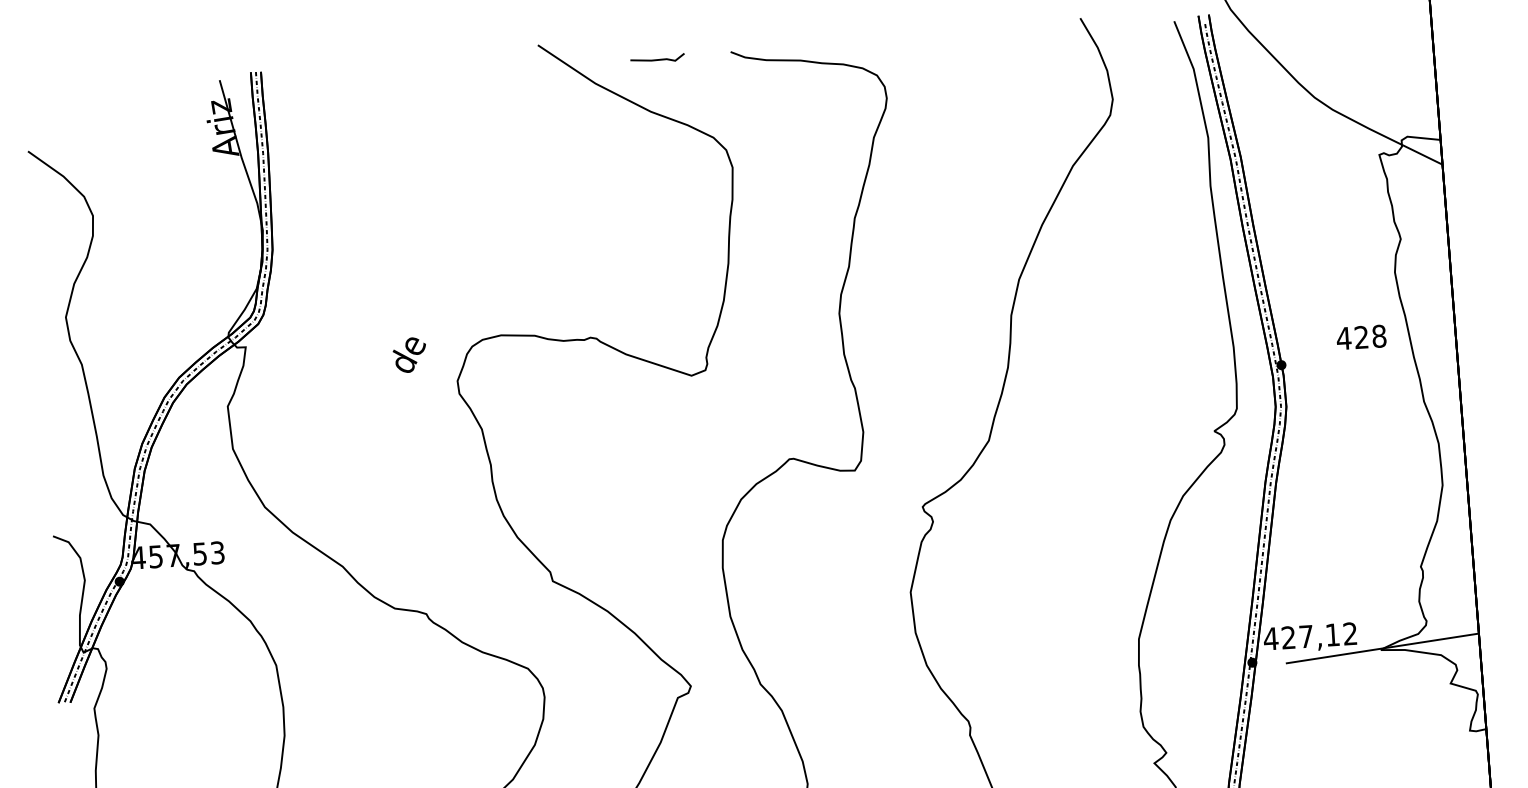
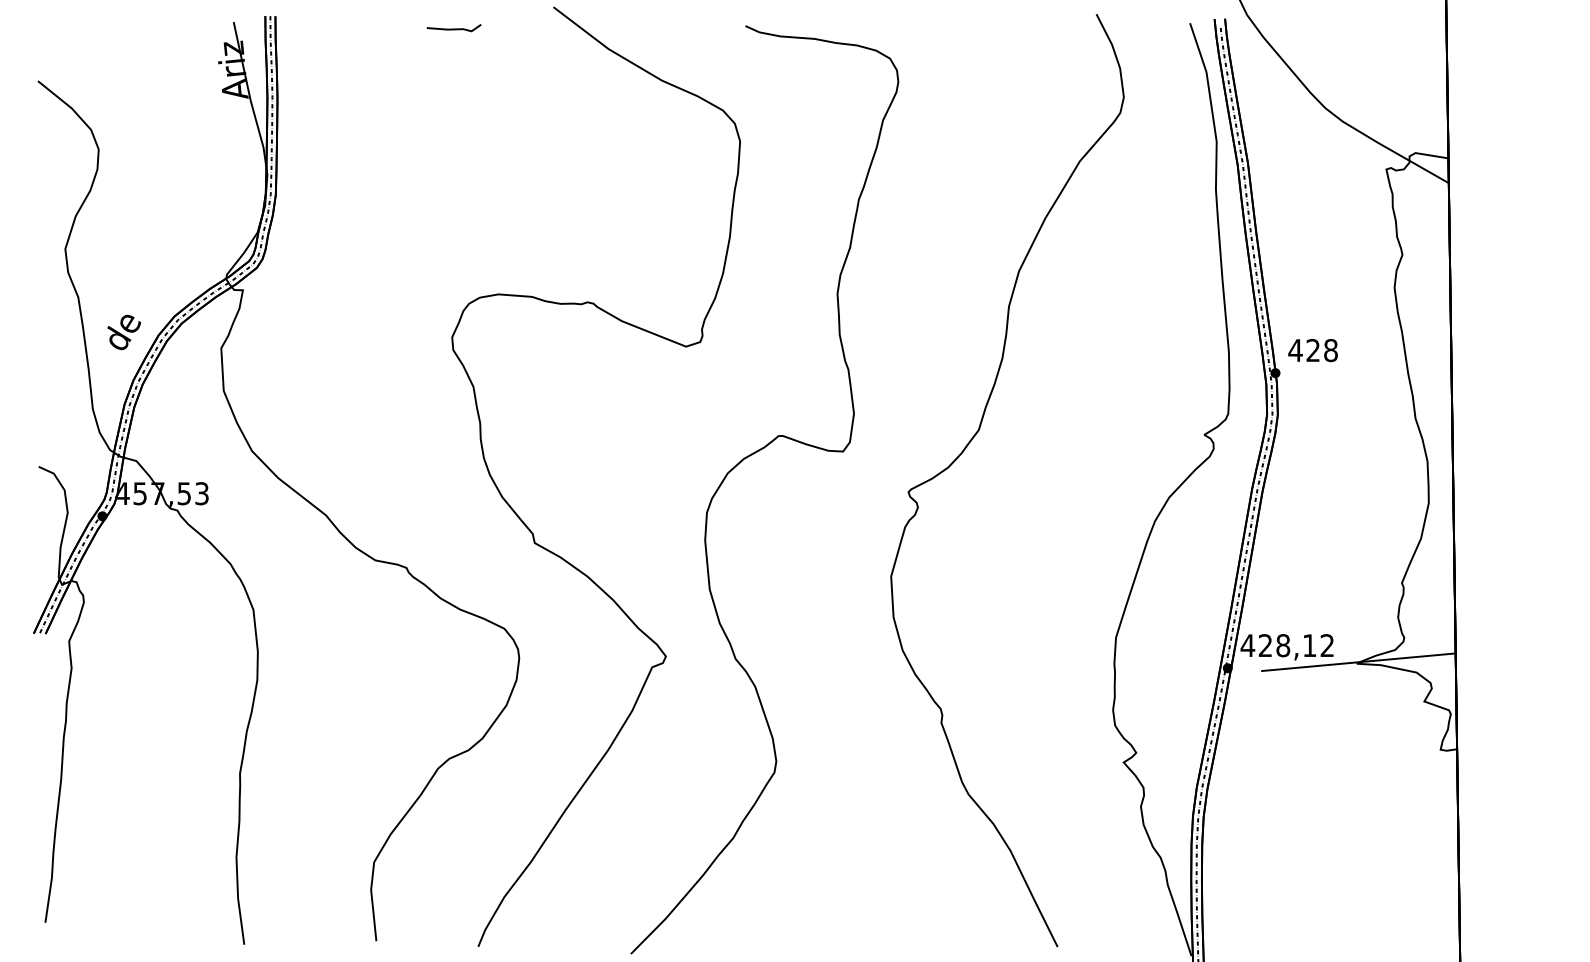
line: (657, 59) -> (453, 28), moved
text: (1360, 337) -> (1312, 350), moved
text: (409, 355) -> (123, 332), moved
text: (1306, 636) -> (1283, 645), 427,12 -> 428,12

